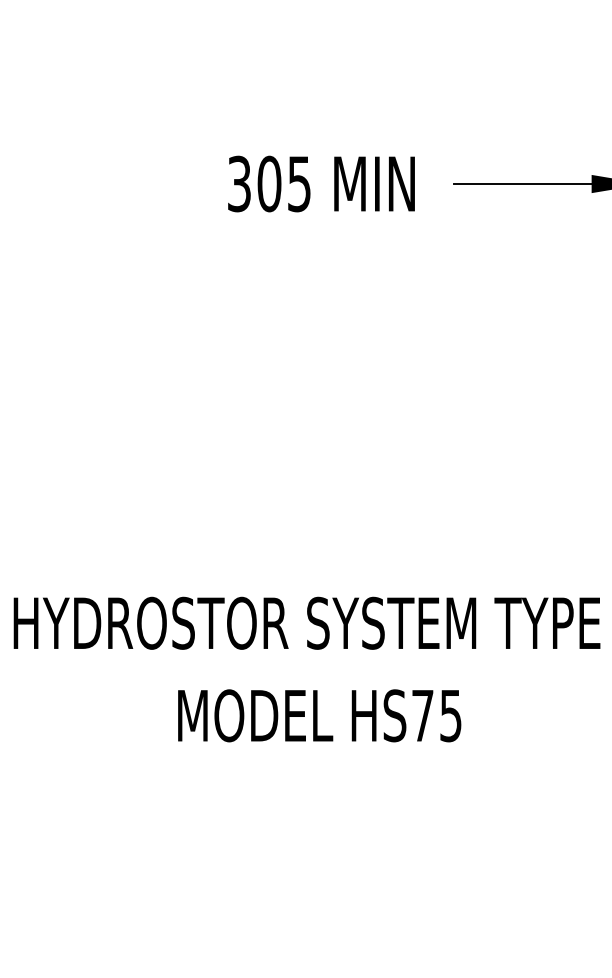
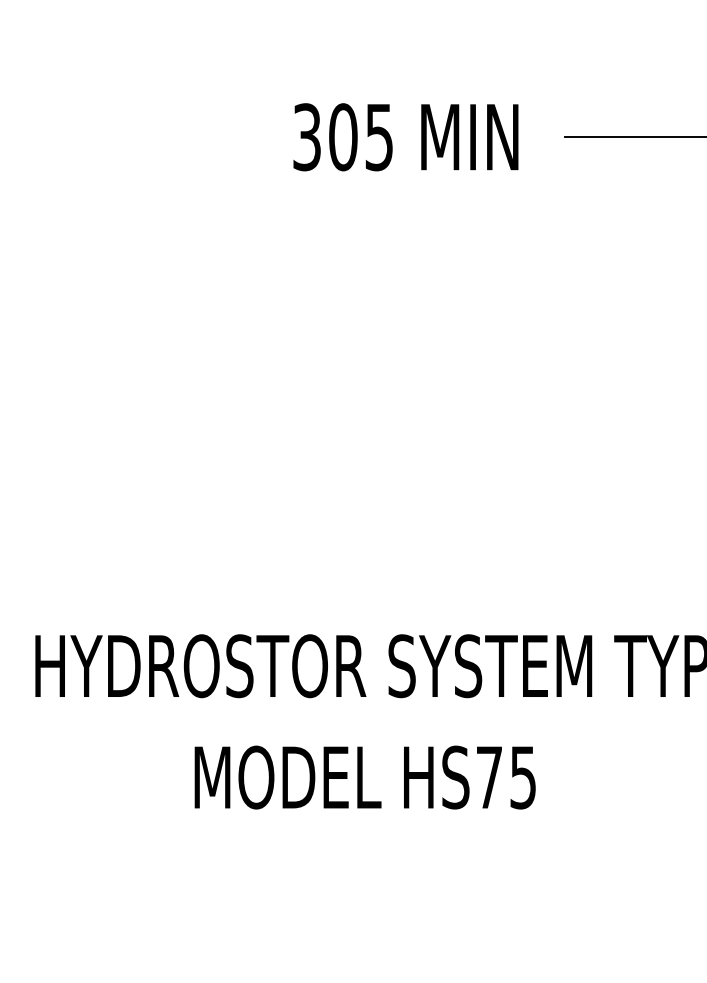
text: (319, 715) -> (364, 777), moved

